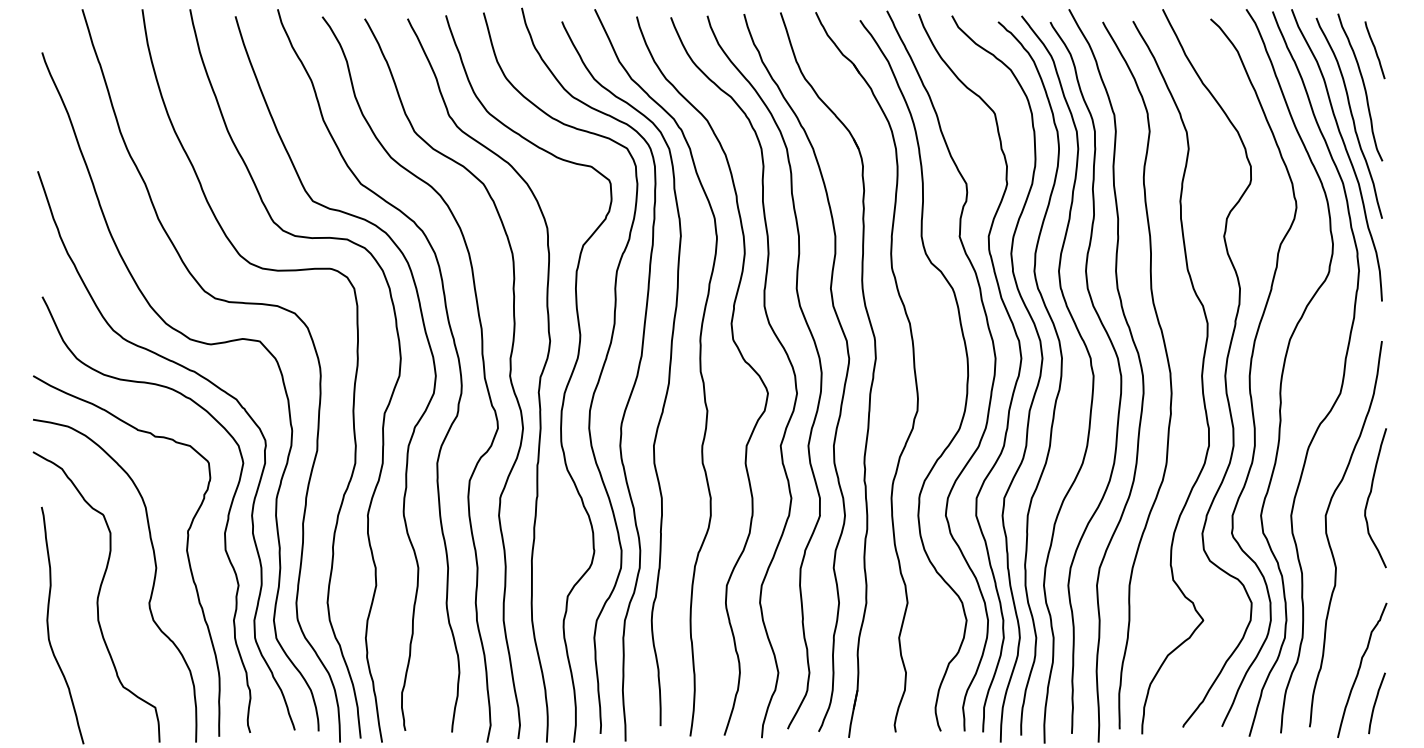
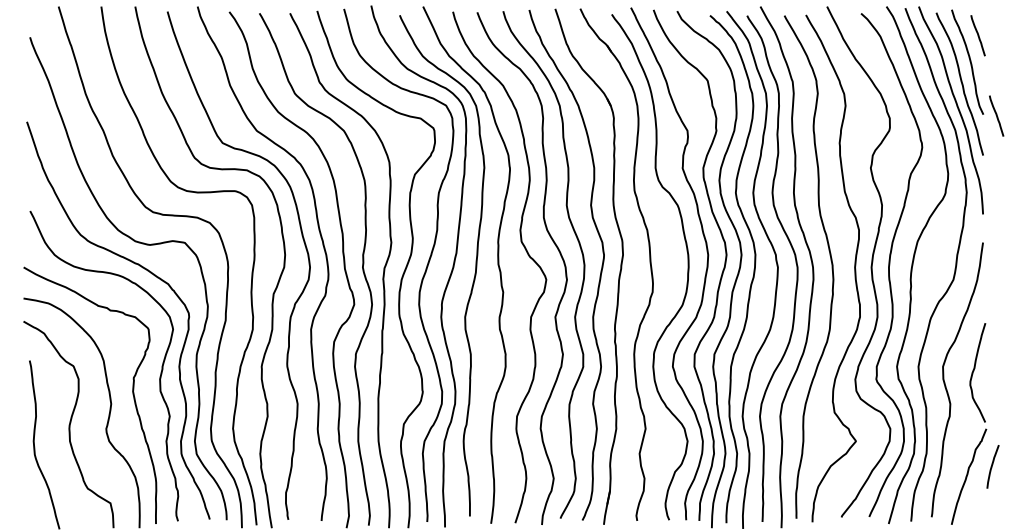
line: (1400, 163) -> (996, 116), added
curve: (1370, 495) -> (974, 370), moved
curve: (1376, 702) -> (992, 466), moved

